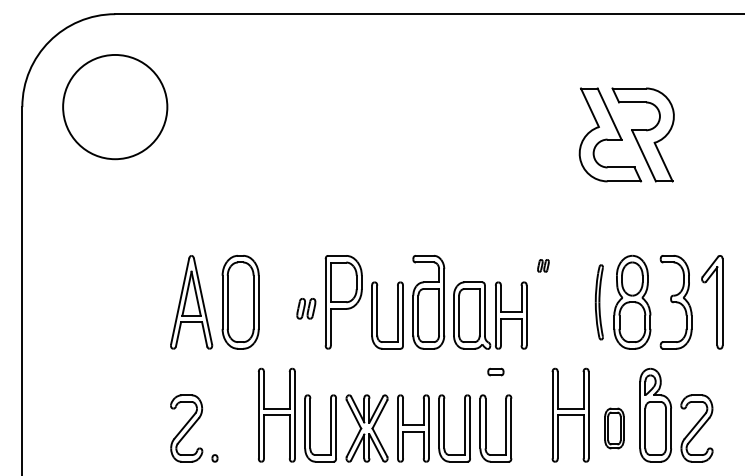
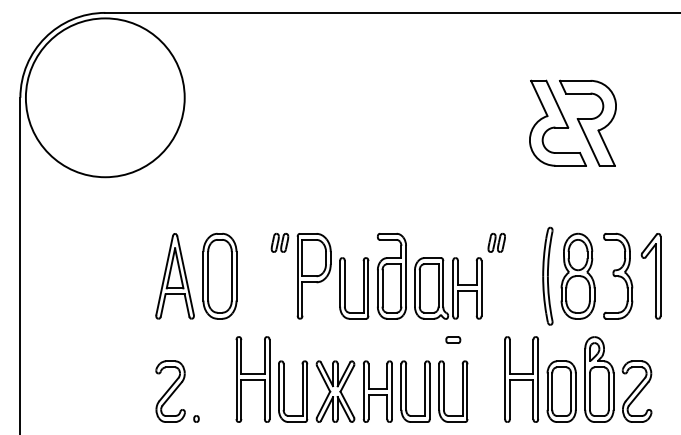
circle: (115, 106) -> (105, 97), size x1.67
part: (543, 265) -> (496, 242), size x1.67
part: (599, 302) -> (548, 276), size x1.43
part: (306, 308) -> (280, 242), moved
part: (614, 428) -> (561, 391), size x1.67

